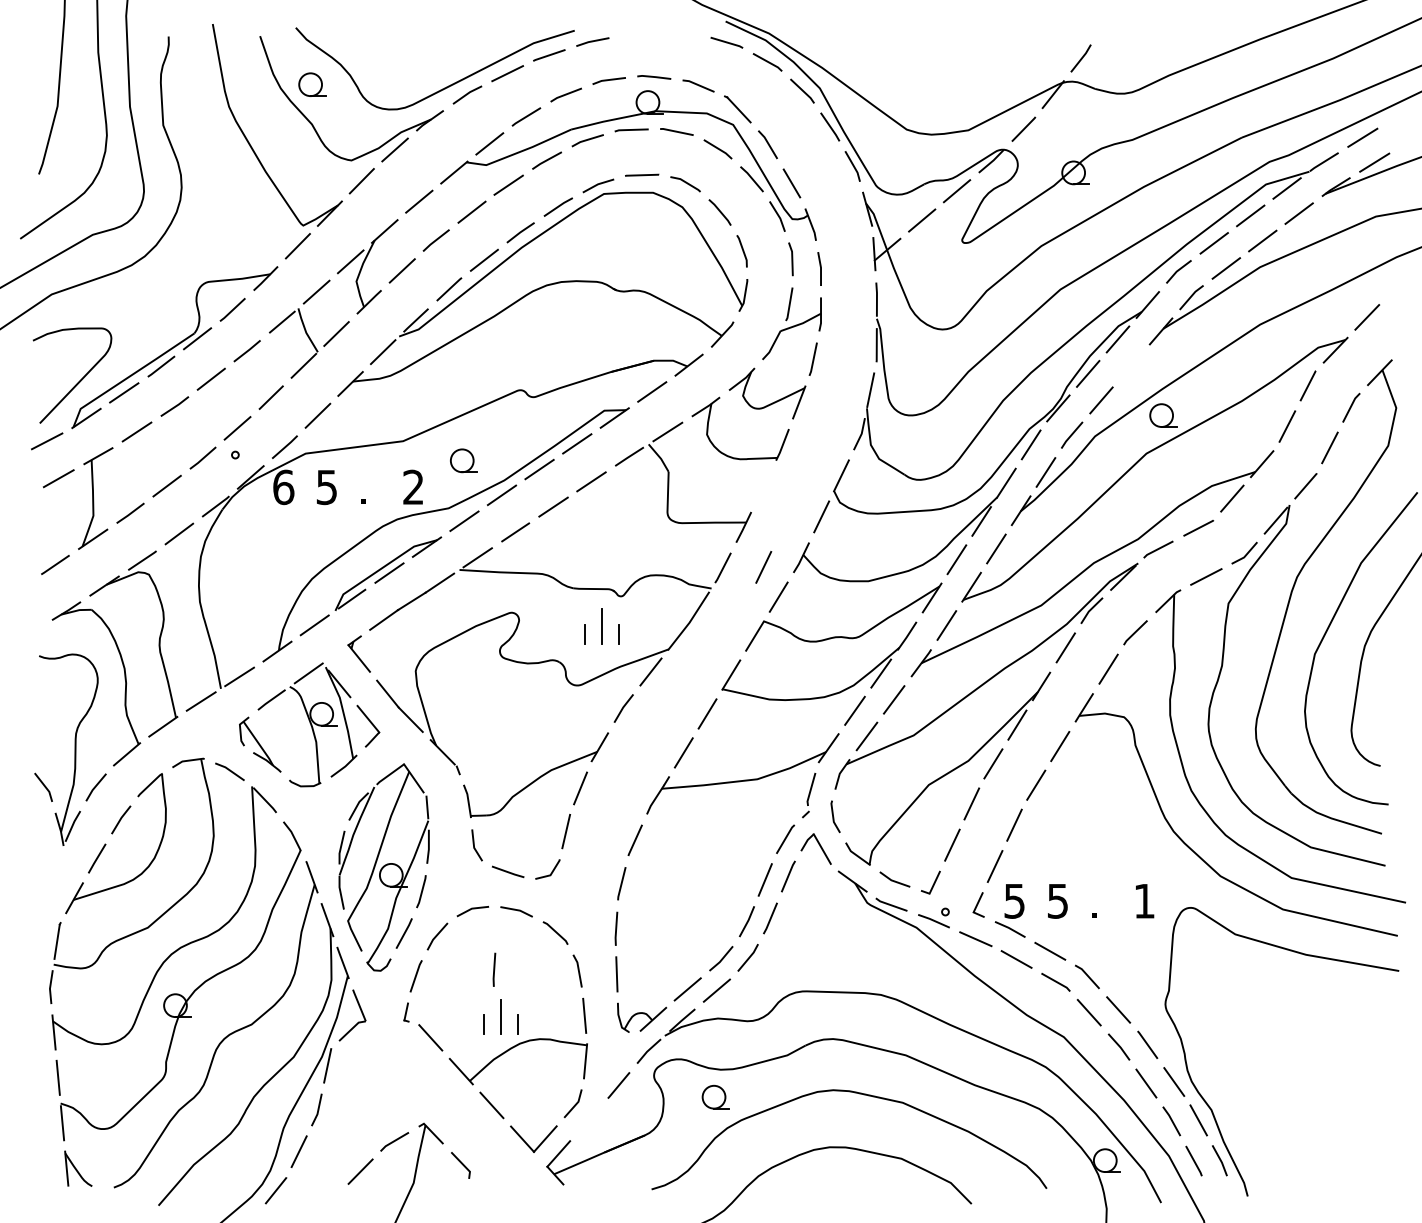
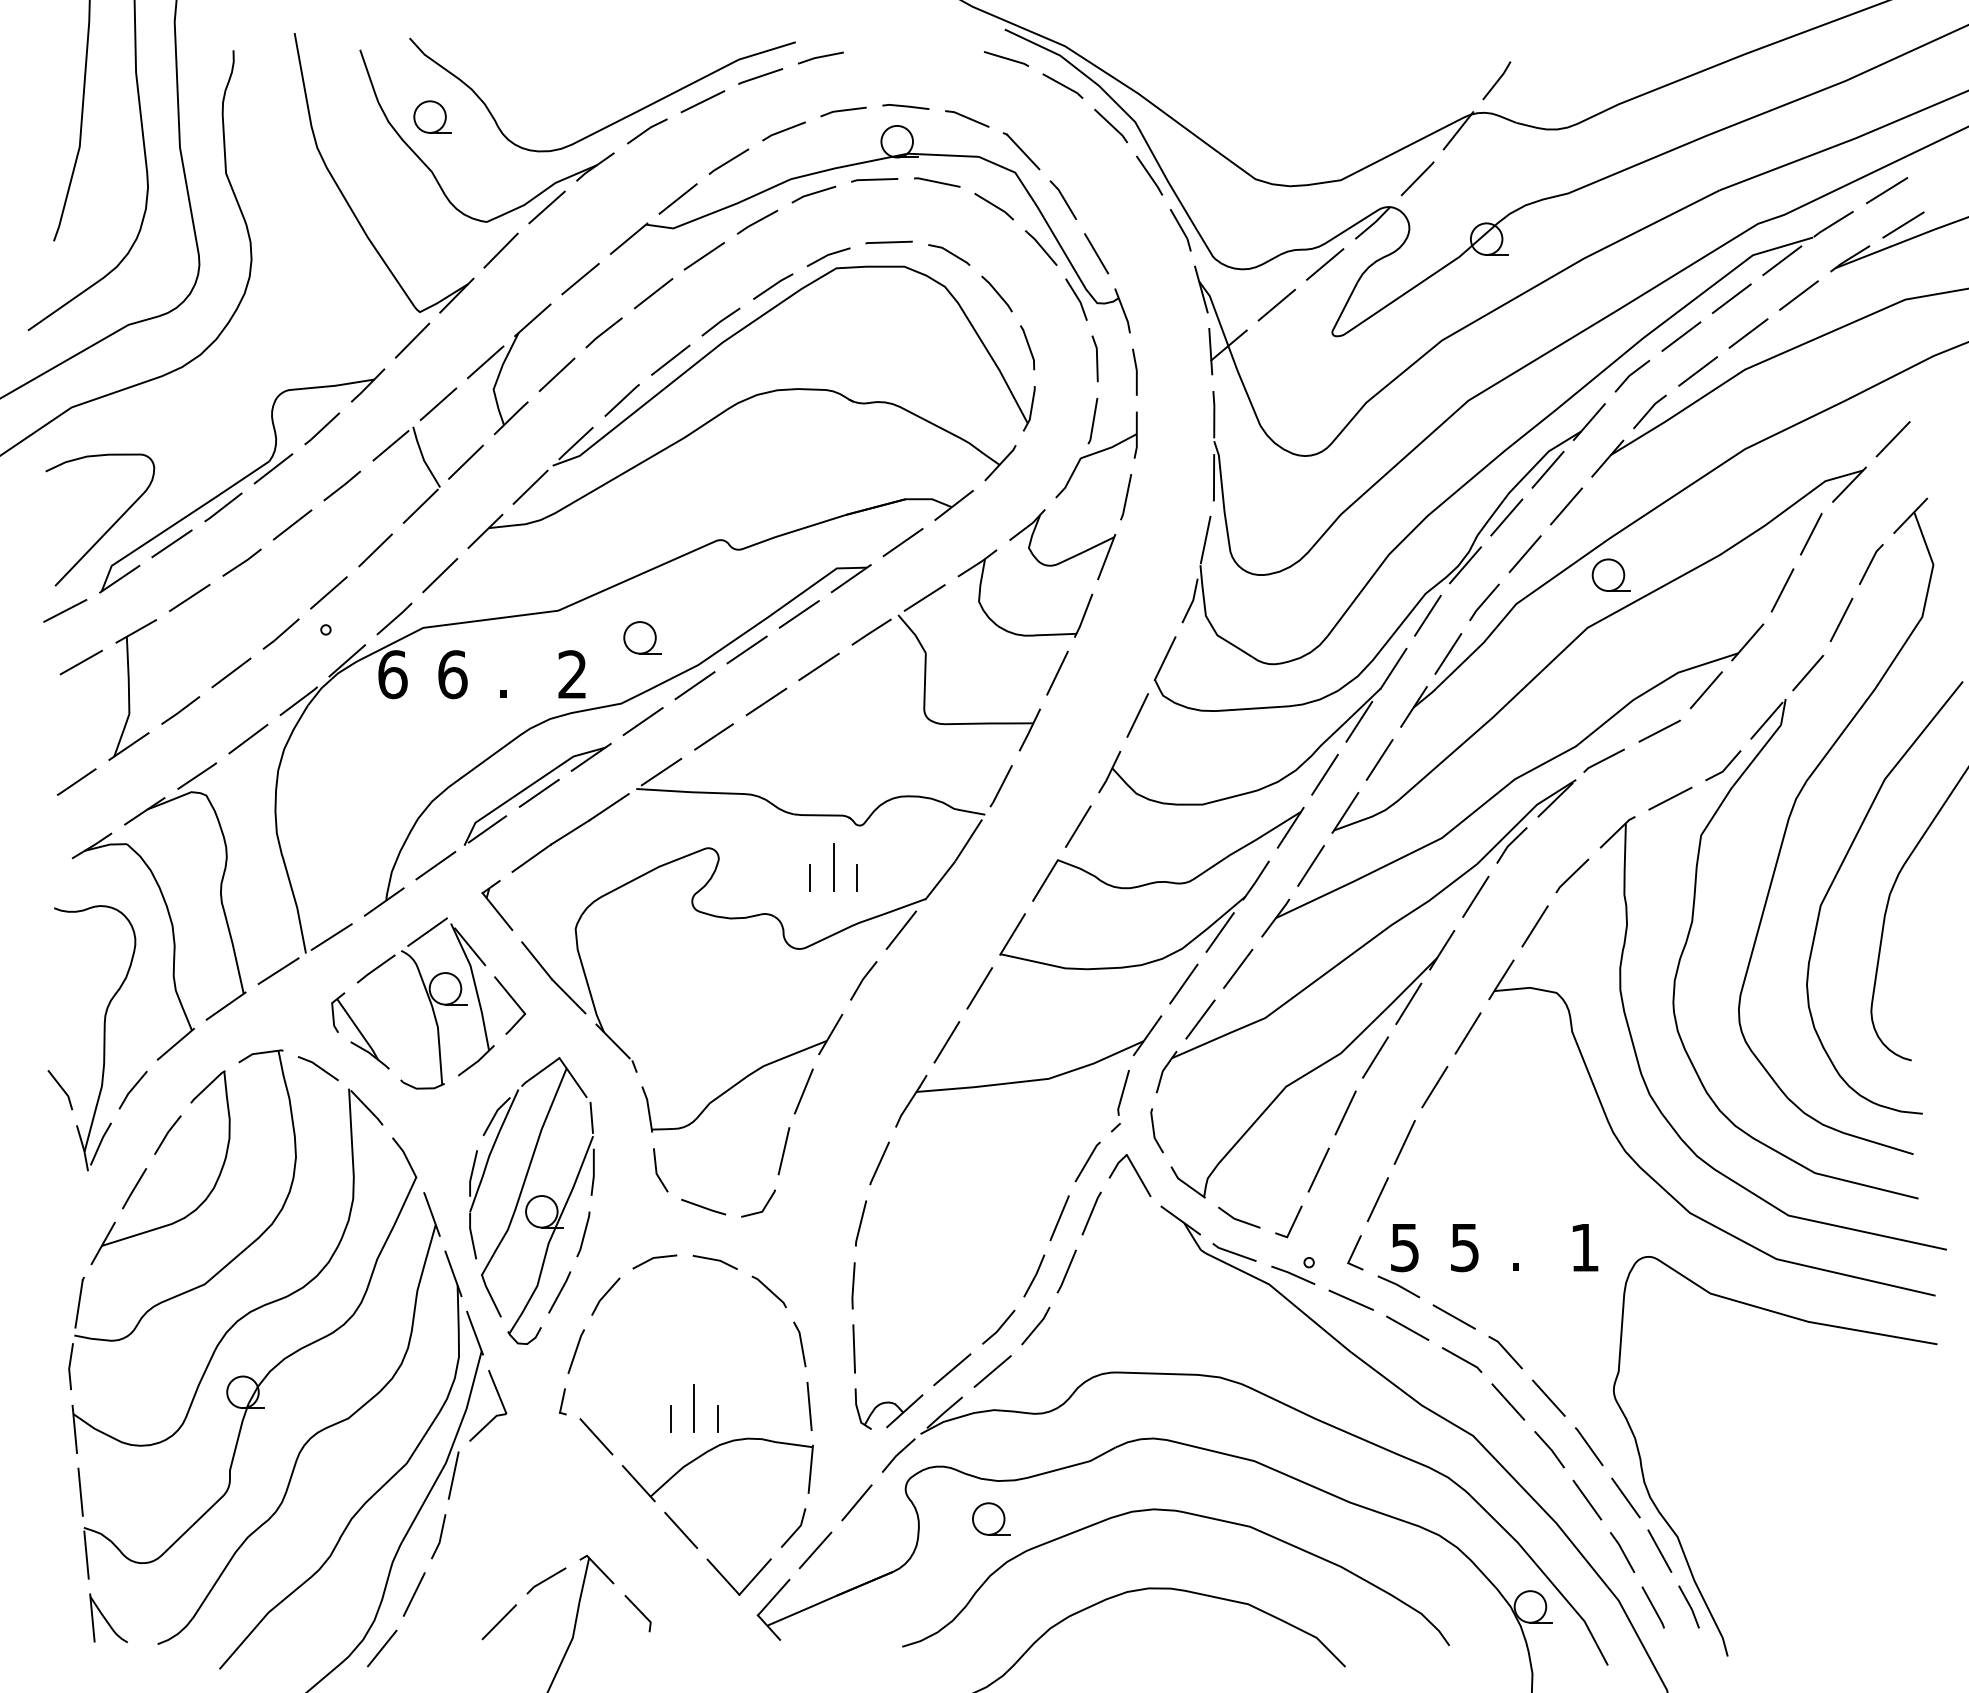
line: (1131, 365) -> (1566, 505), added
text: (326, 487) -> (452, 674), 5 -> 6
line: (763, 567) -> (1057, 673), moved
line: (494, 969) -> (684, 1342), removed
line: (588, 1119) -> (814, 1549), added

